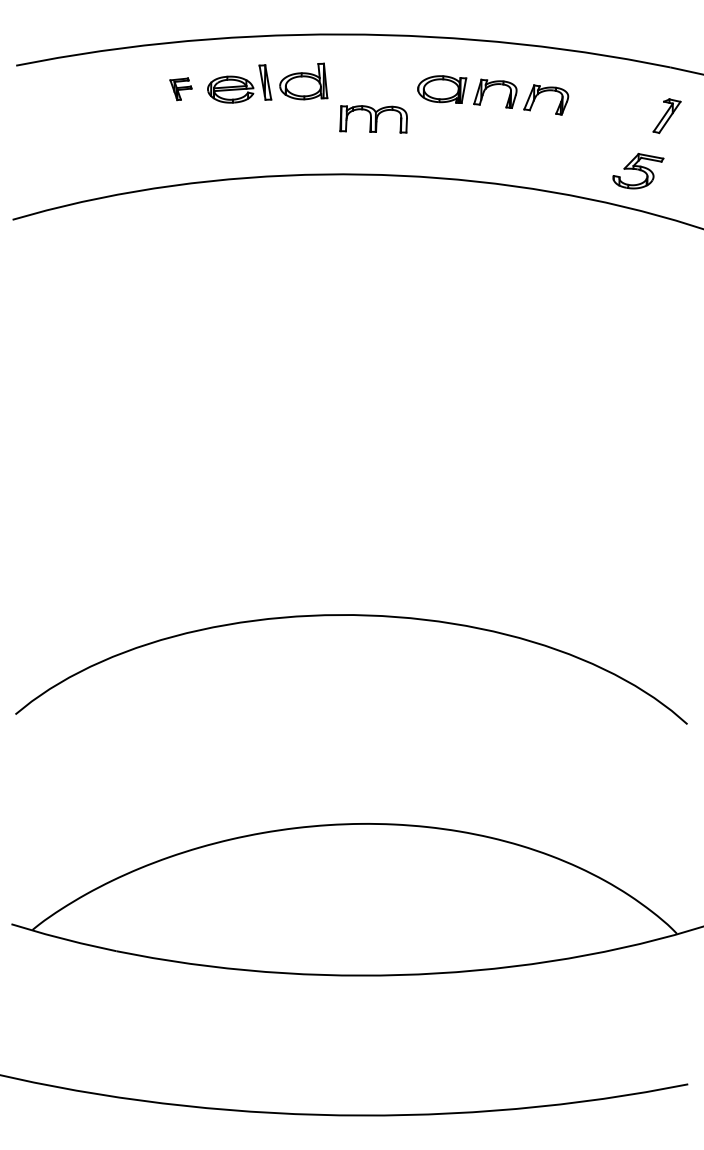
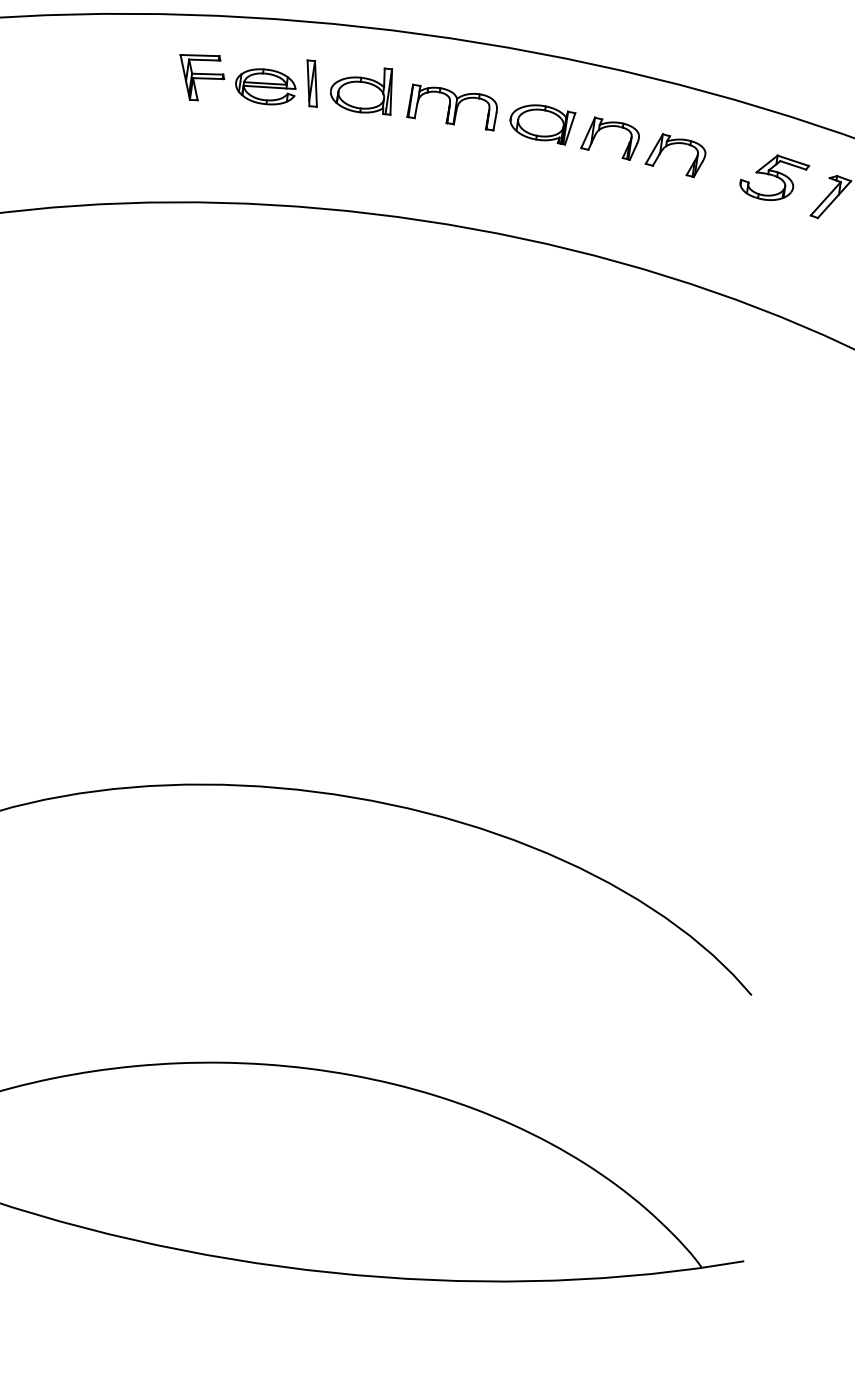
part: (180, 89) -> (200, 77), size x1.67
part: (373, 119) -> (452, 107), moved
part: (638, 171) -> (774, 178), moved

